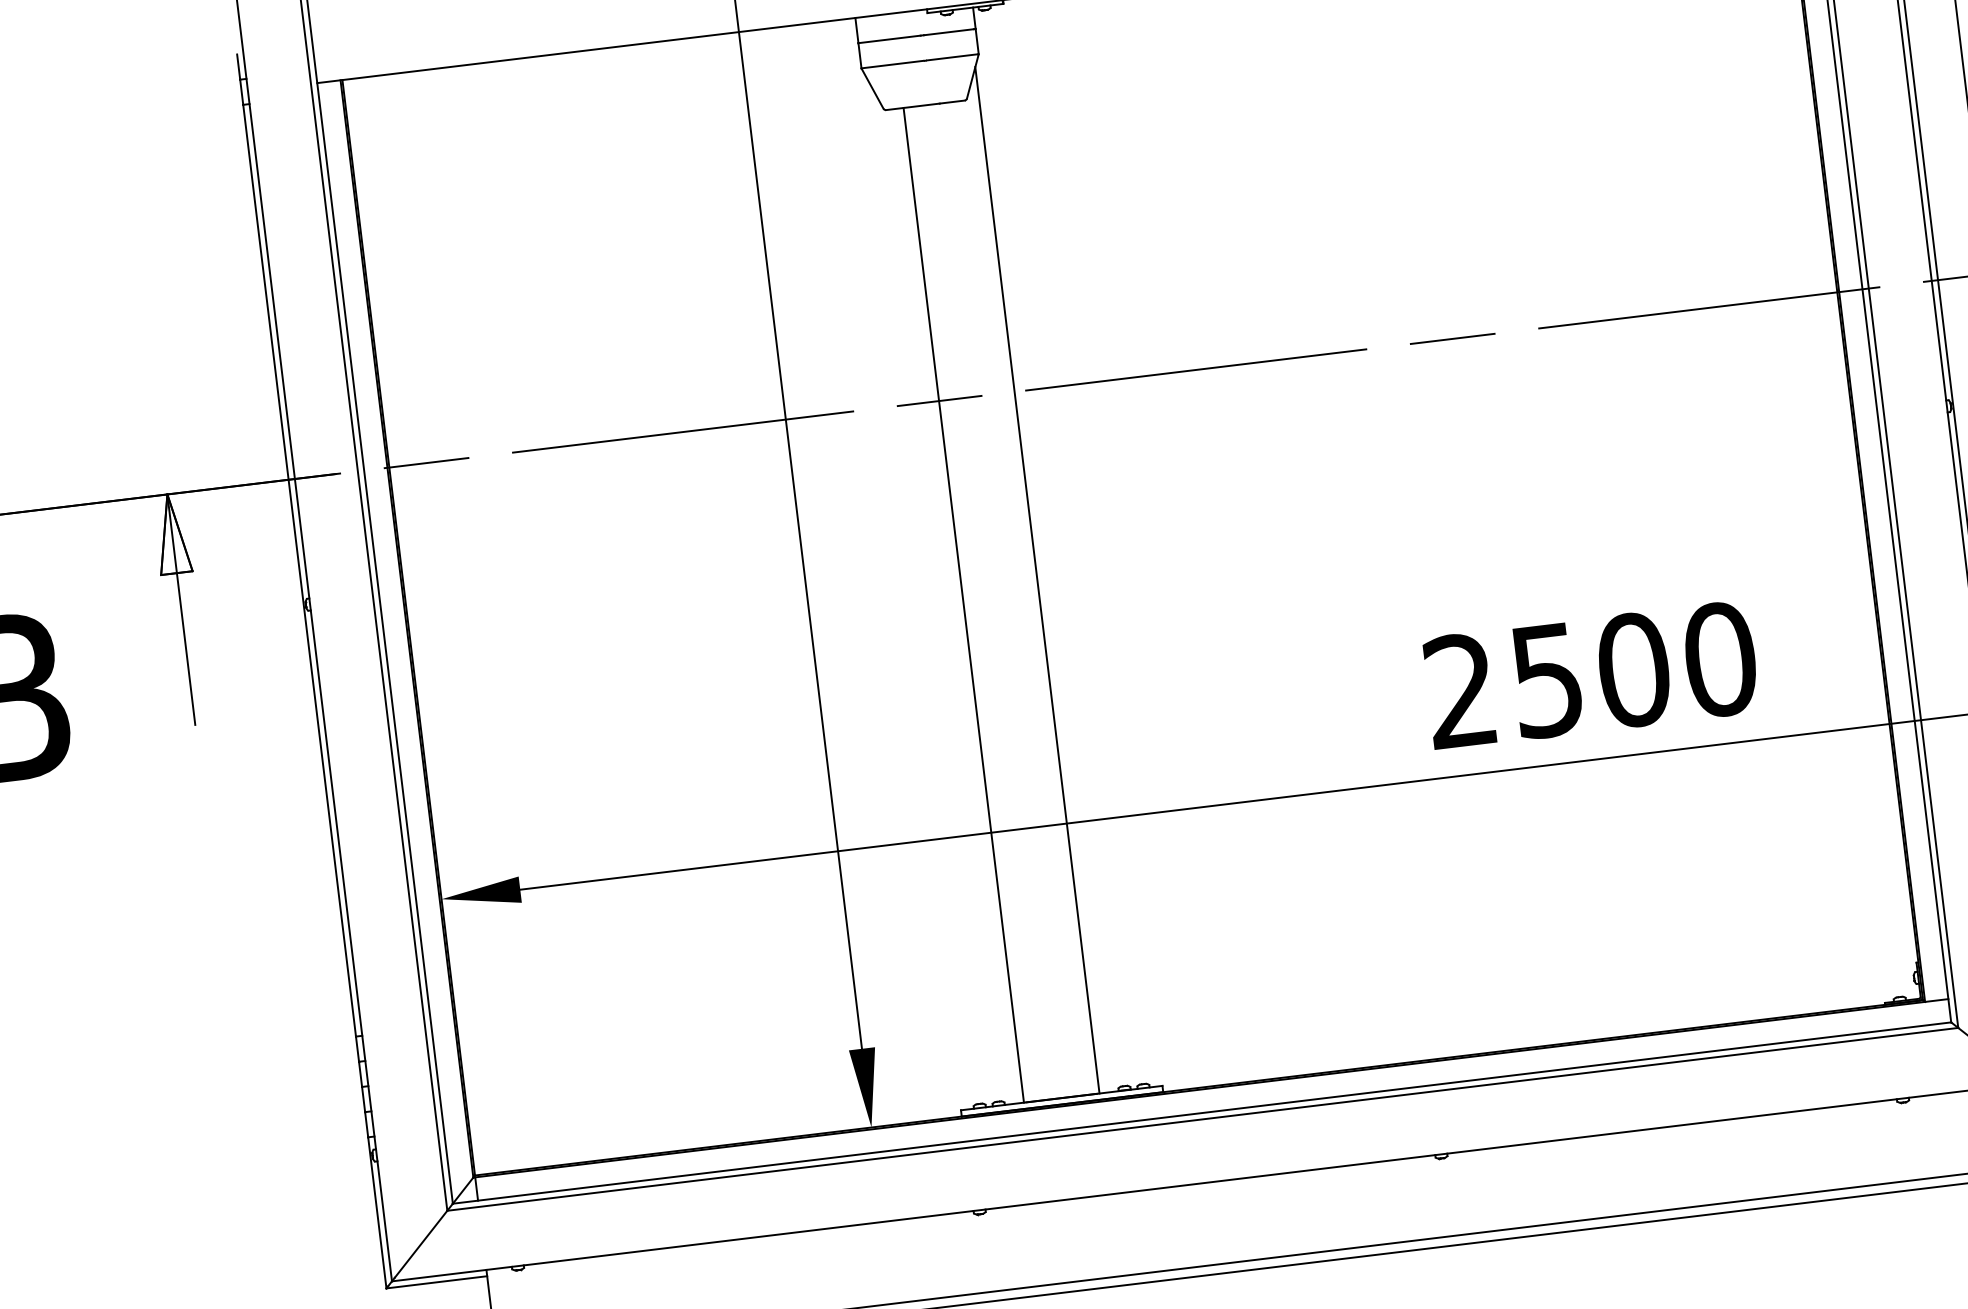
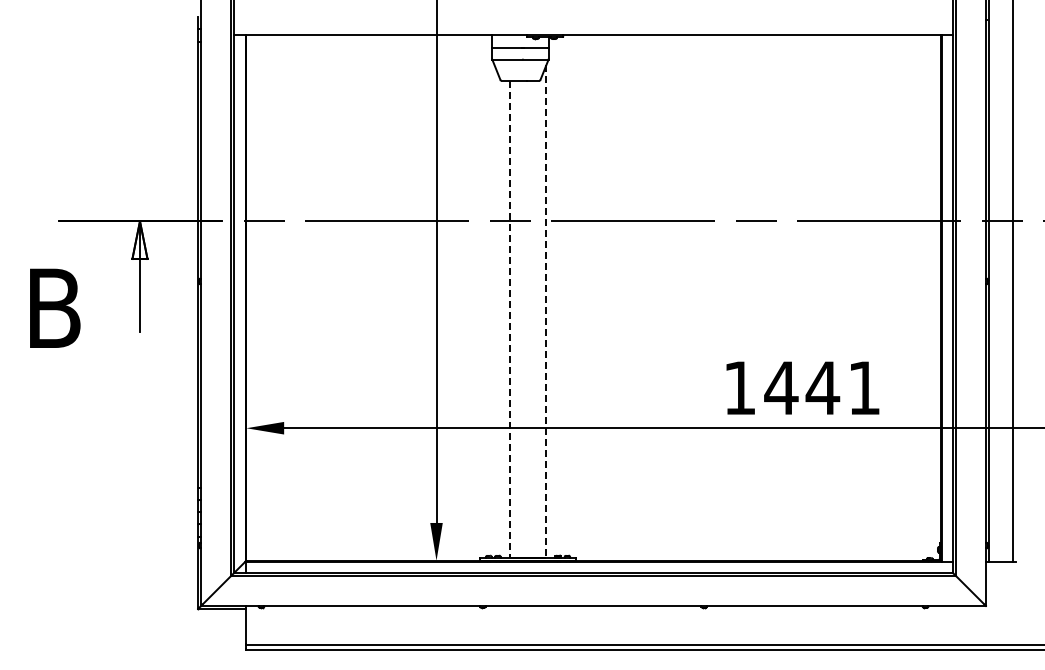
line: (1038, 582) -> (546, 312), solid -> dashed
line: (962, 606) -> (509, 319), solid -> dashed
text: (1591, 673) -> (802, 387), 2500 -> 1441

